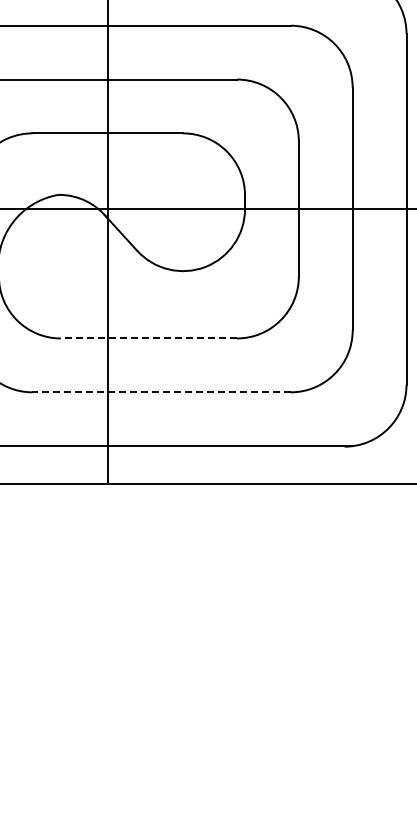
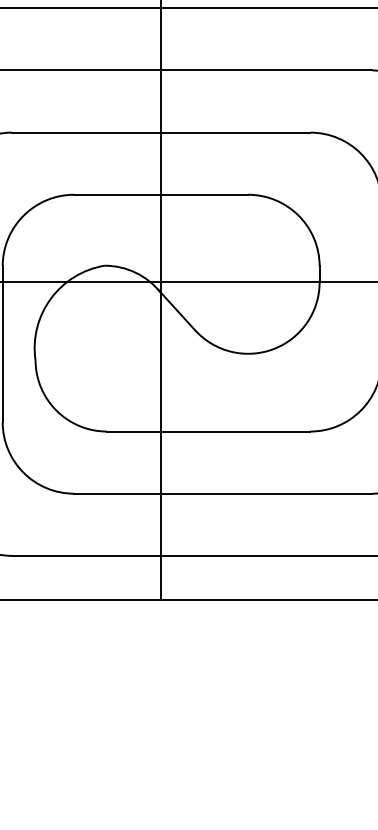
line: (148, 338) -> (208, 431), dashed -> solid
line: (161, 392) -> (223, 493), dashed -> solid

